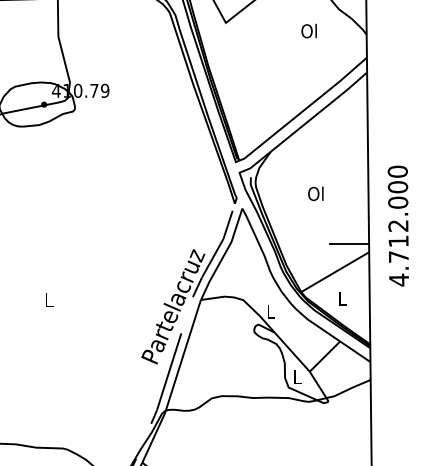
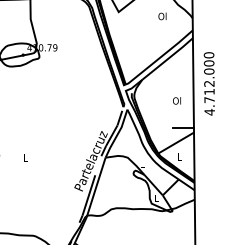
text: (314, 193) -> (176, 100), moved
text: (396, 225) -> (208, 83), moved

